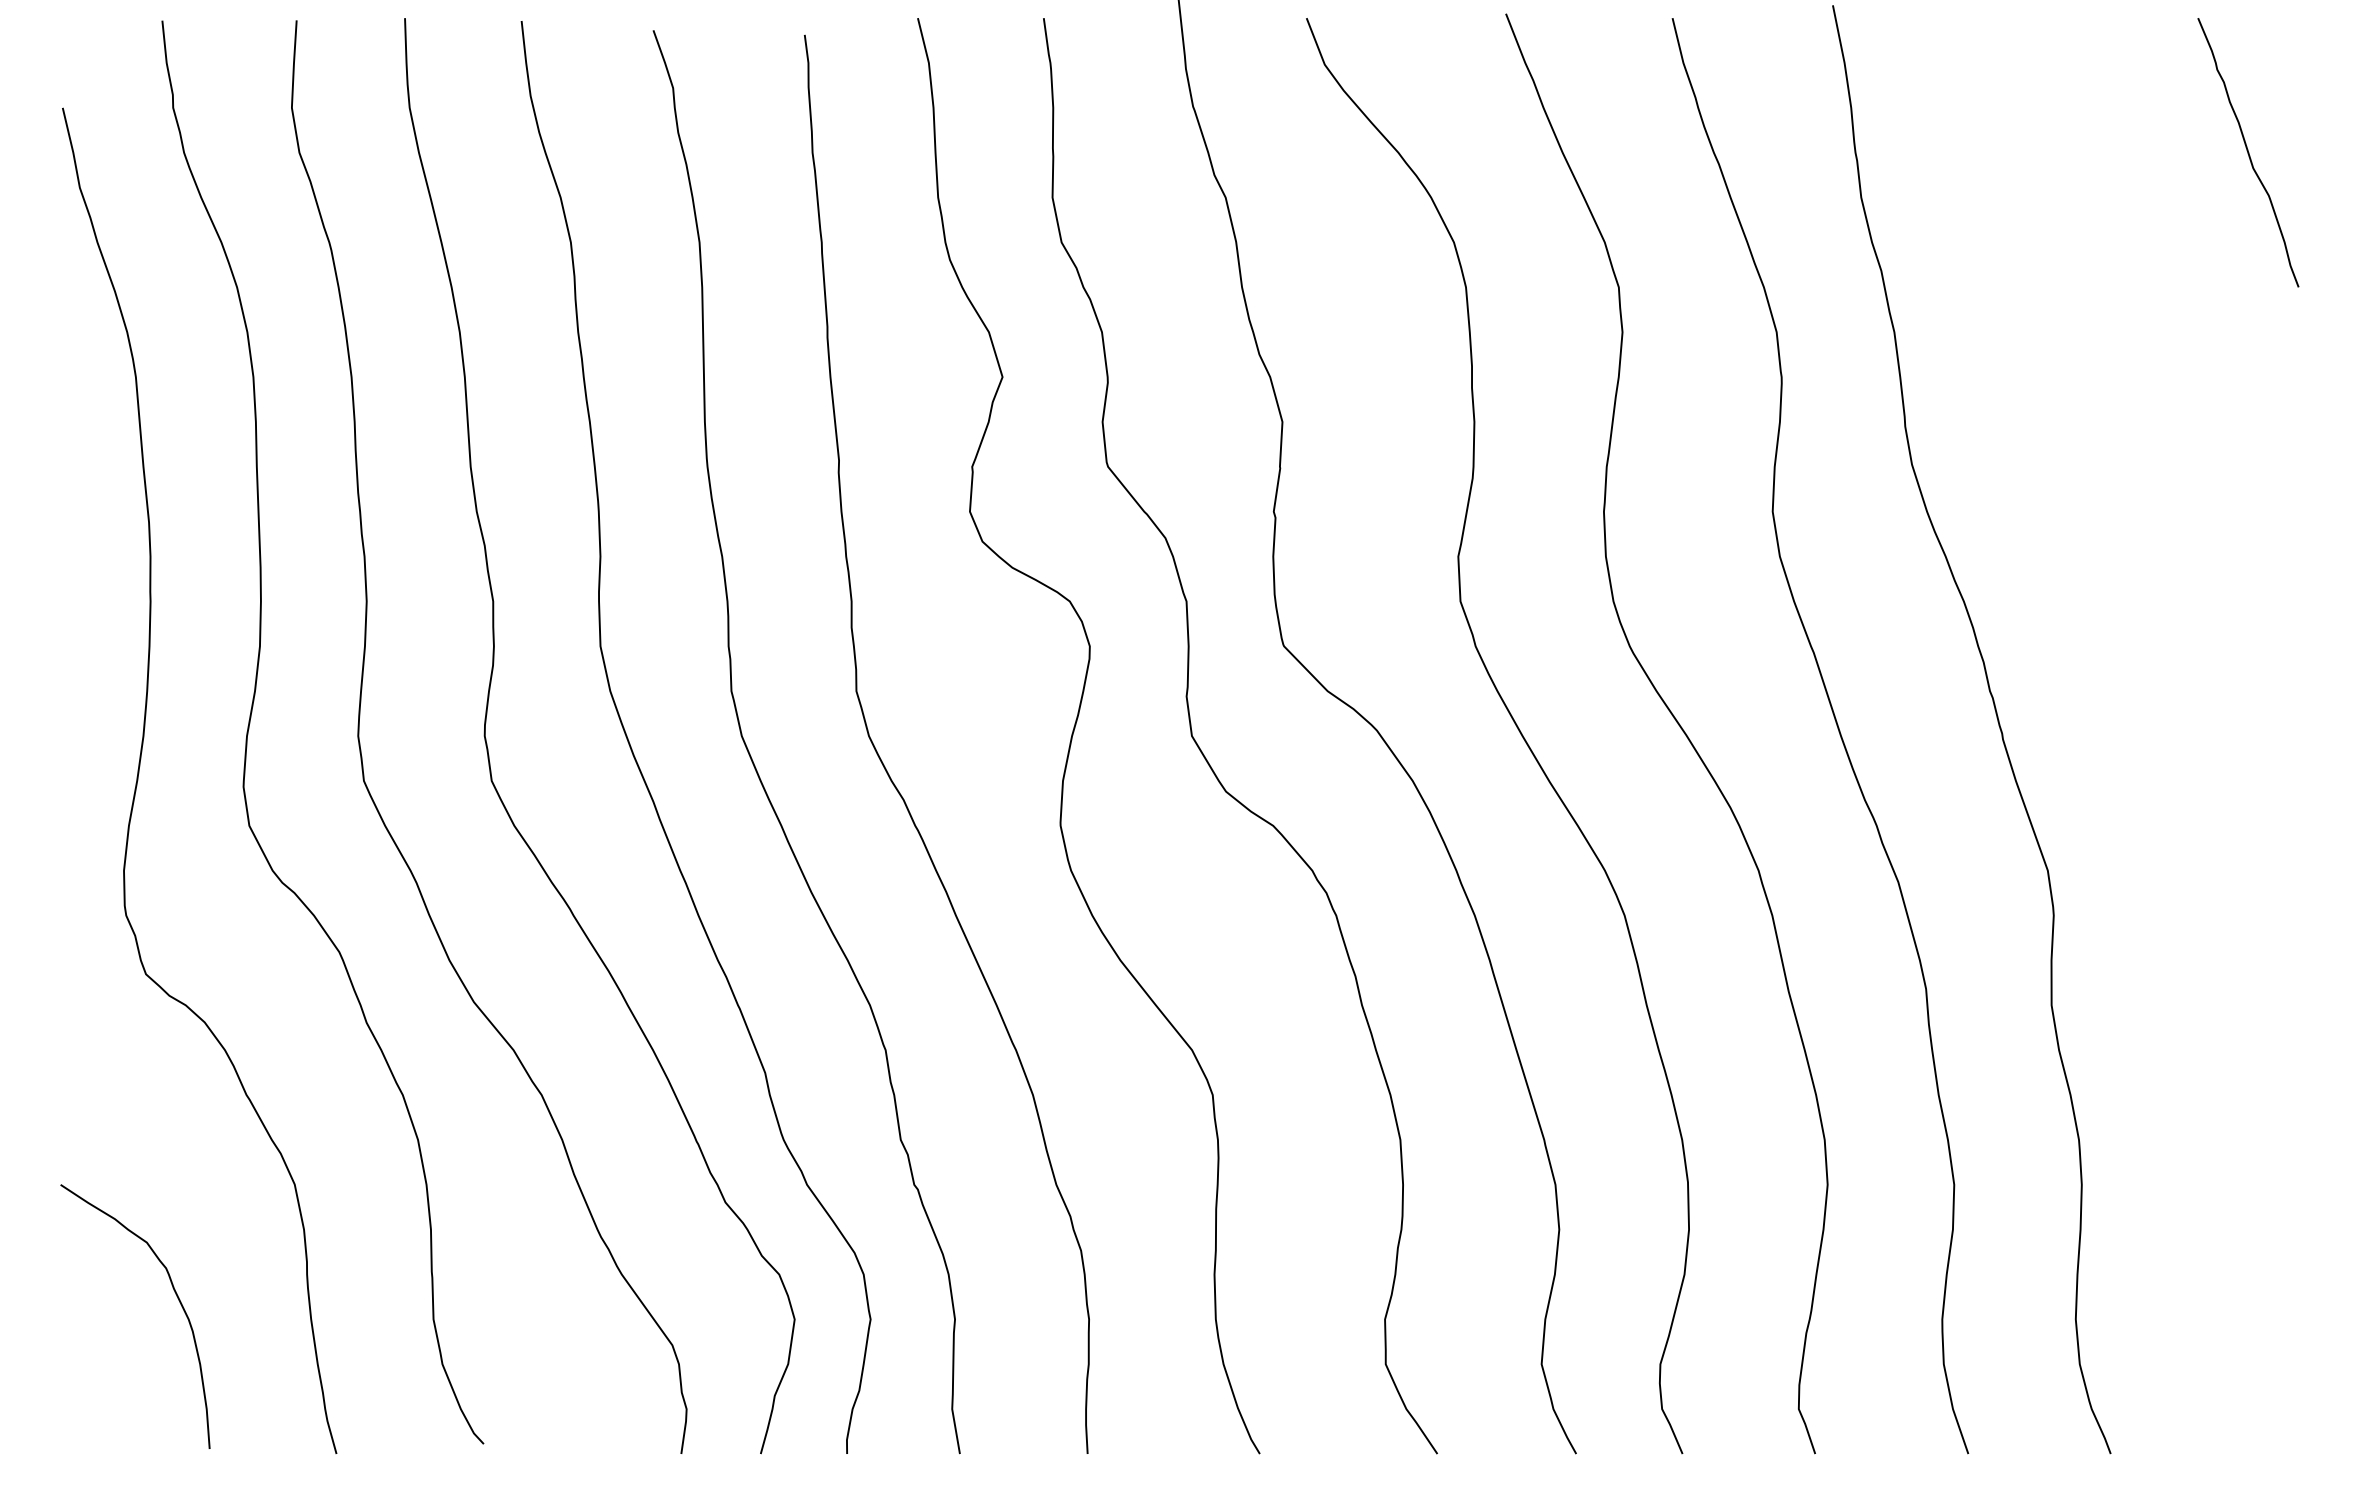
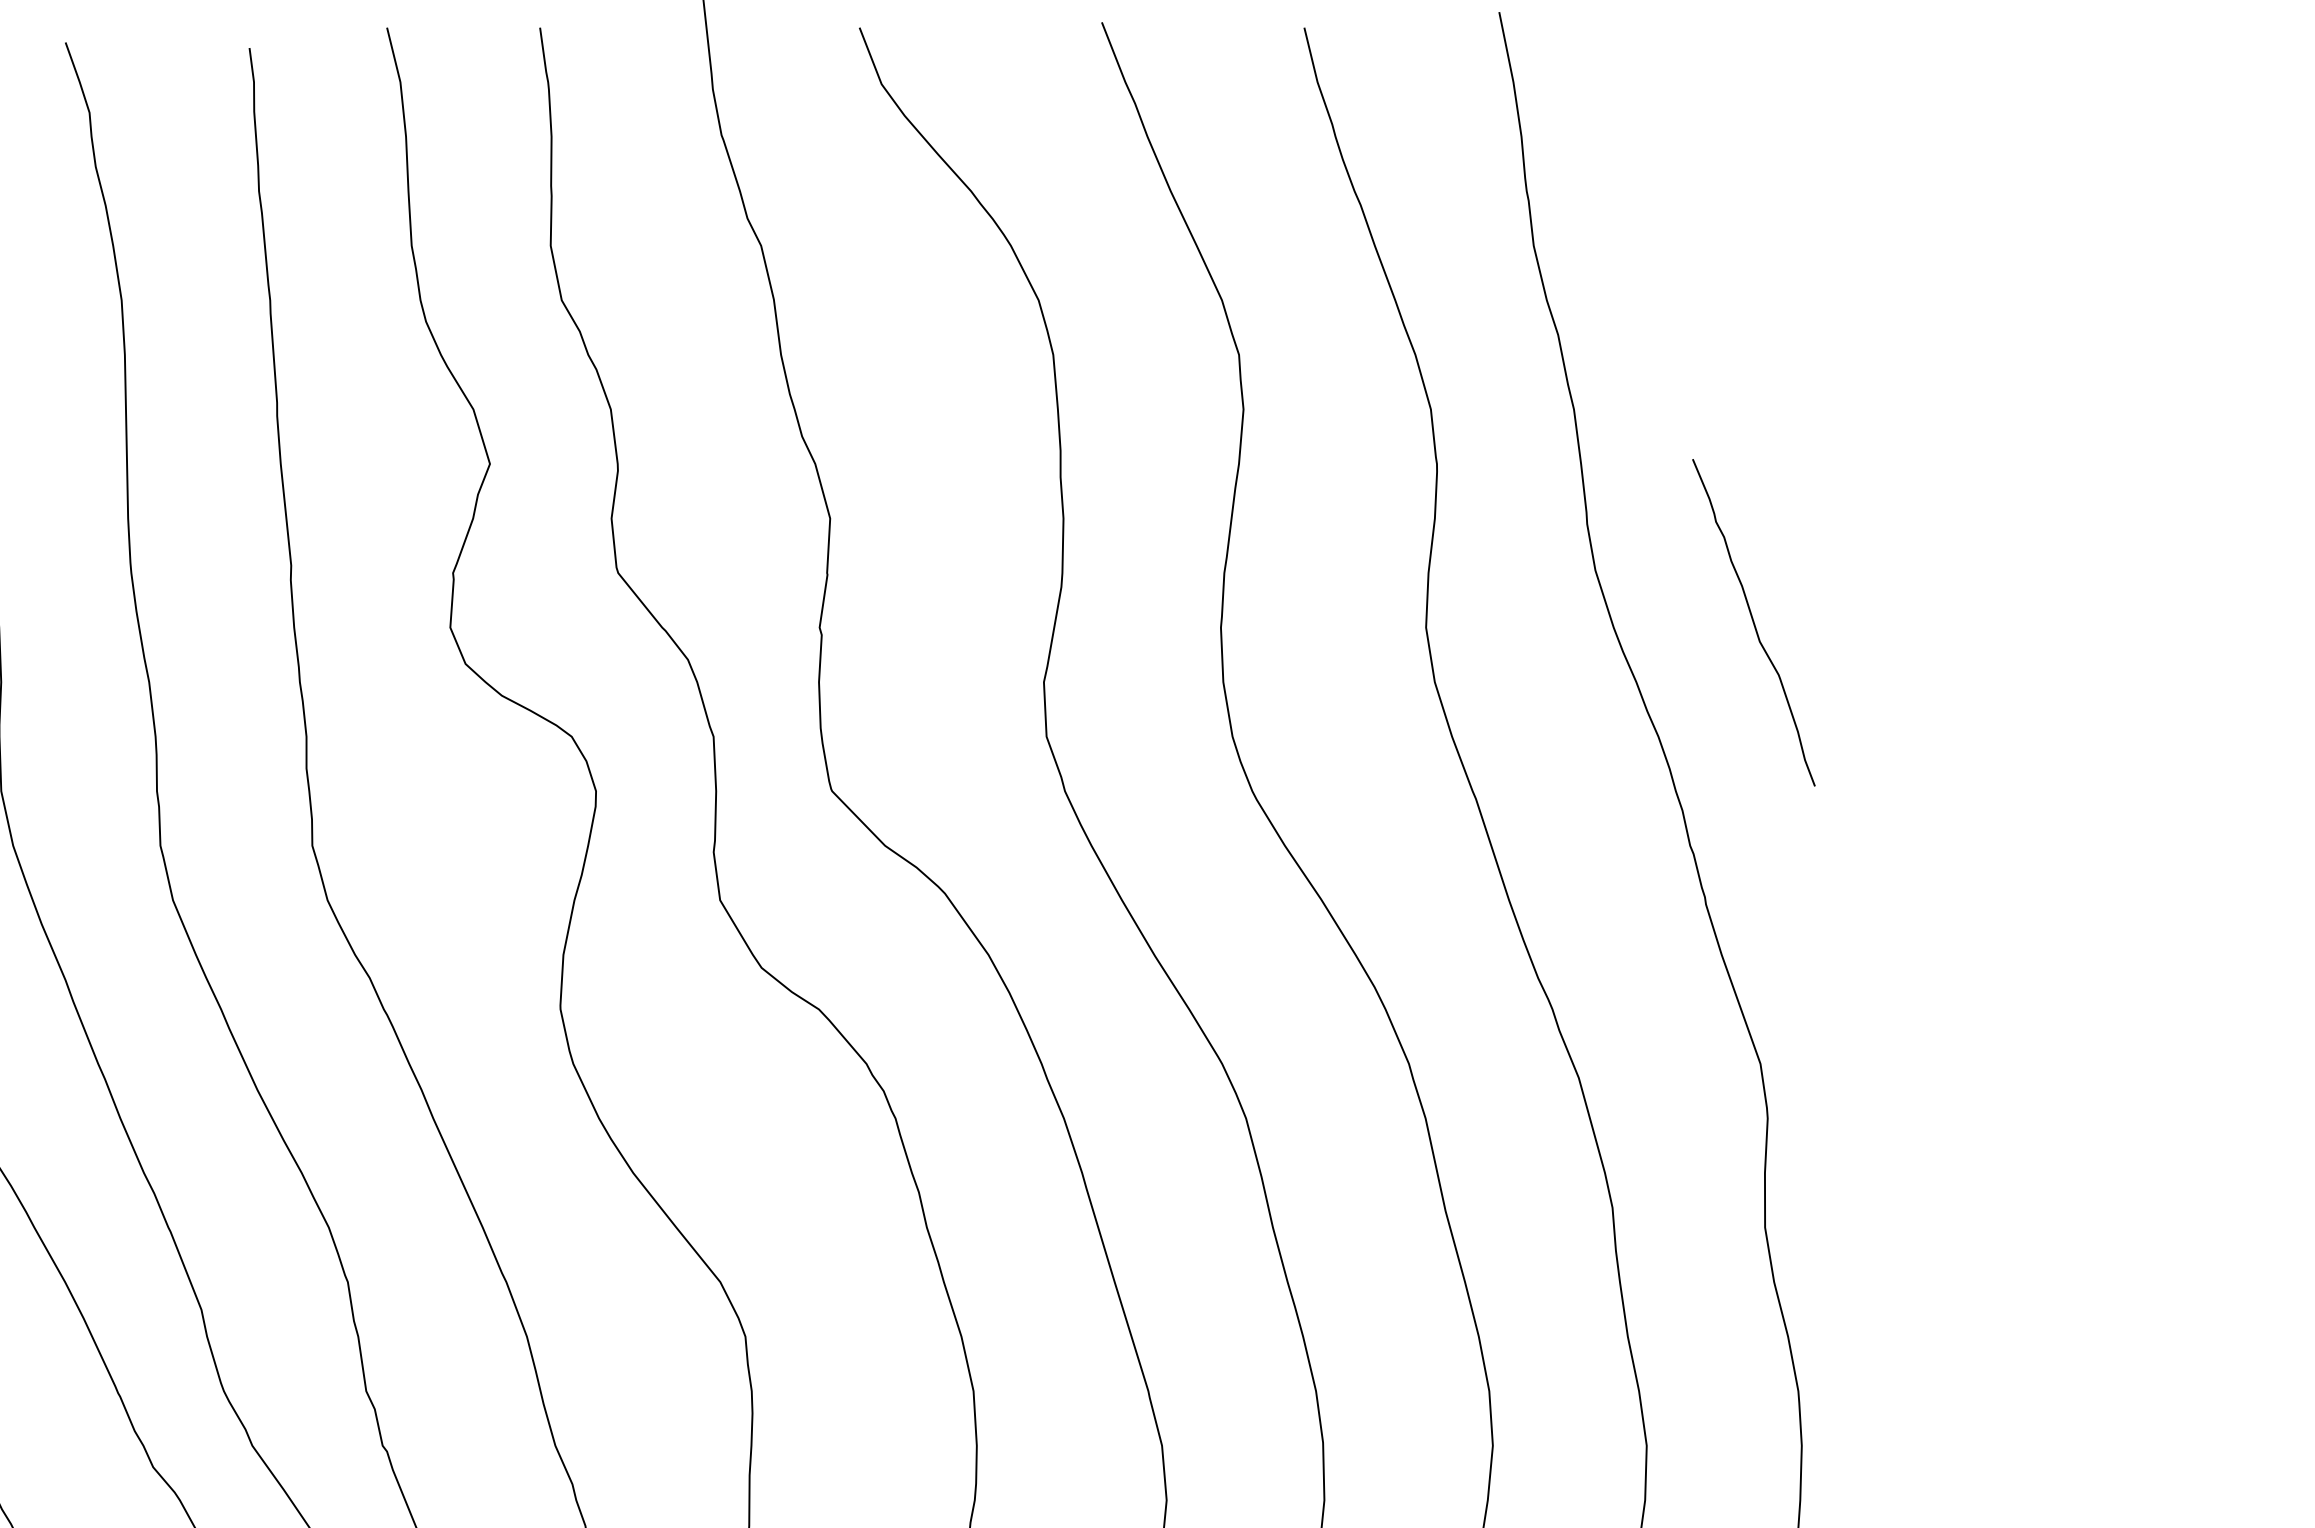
curve: (2248, 152) -> (1754, 622), moved

